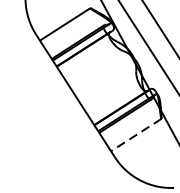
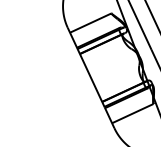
line: (135, 134) -> (132, 113), dashed -> solid

